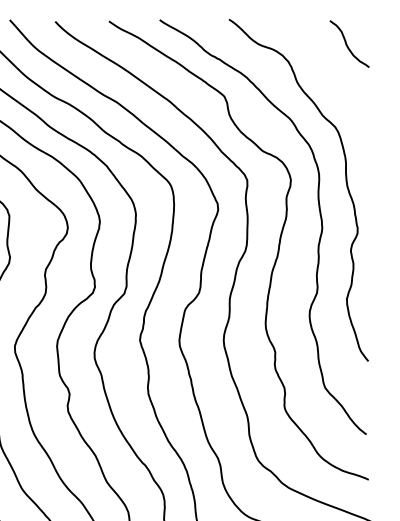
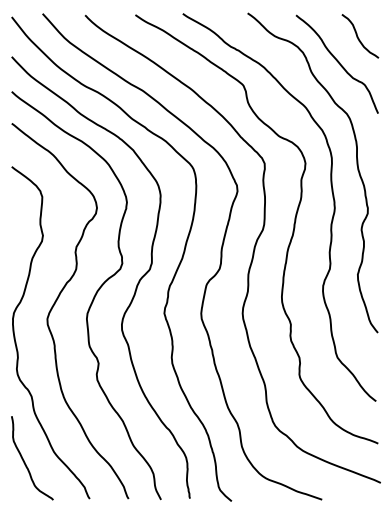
curve: (325, 72) -> (337, 62), added

